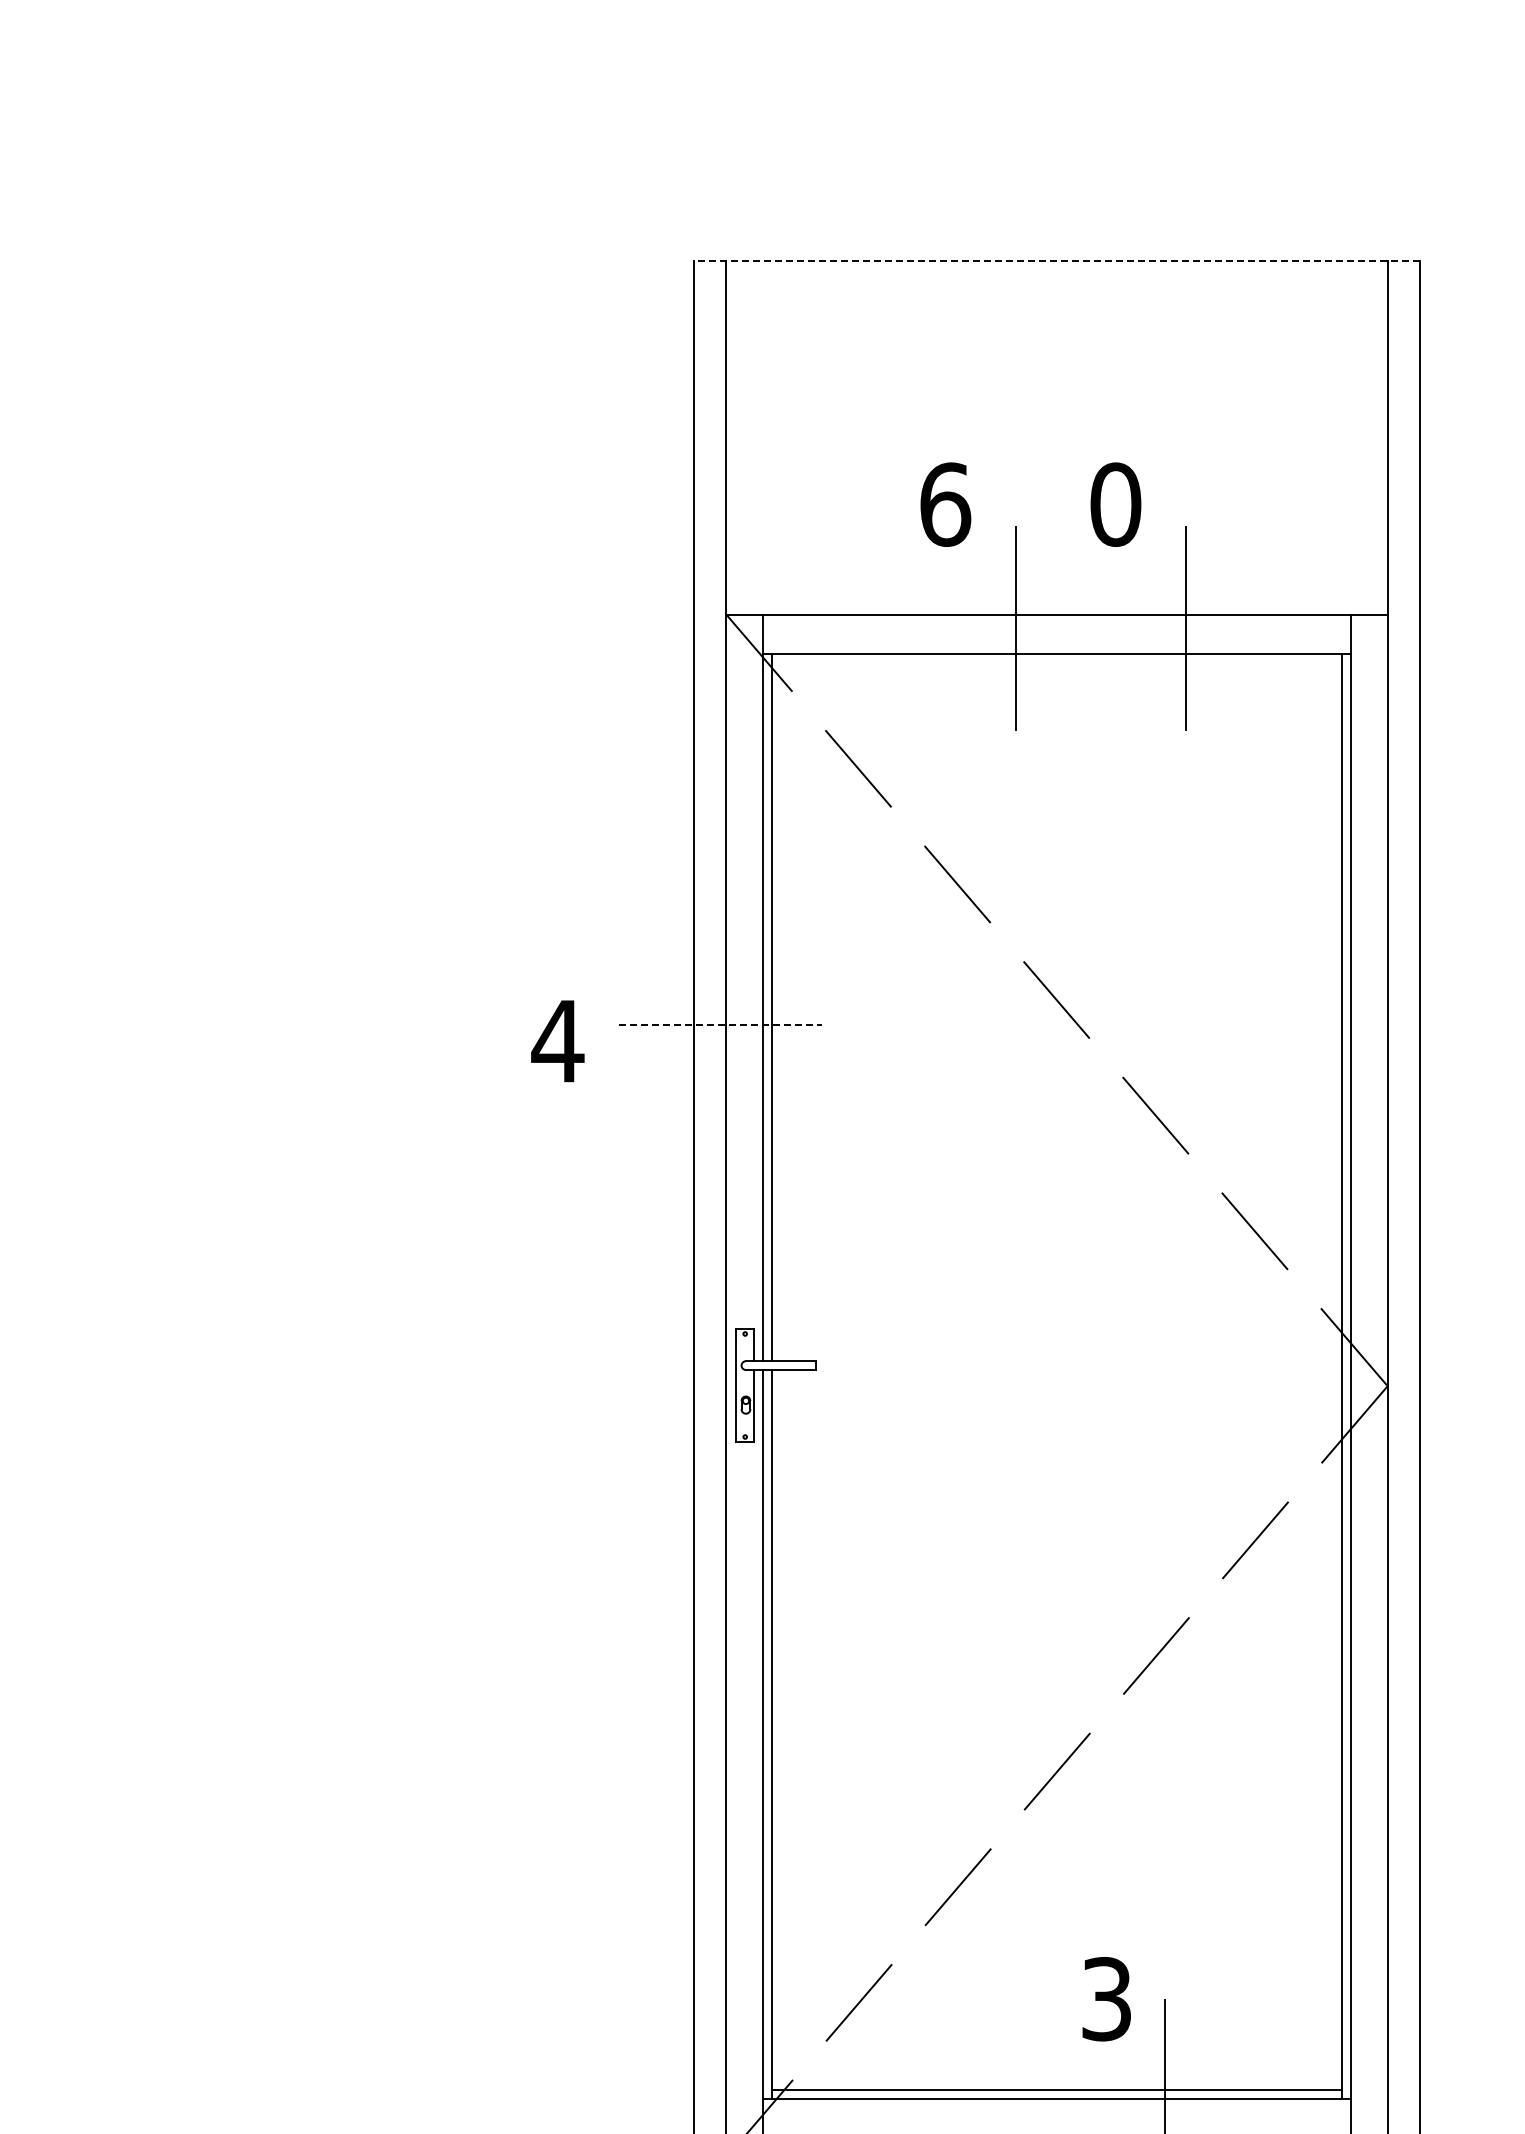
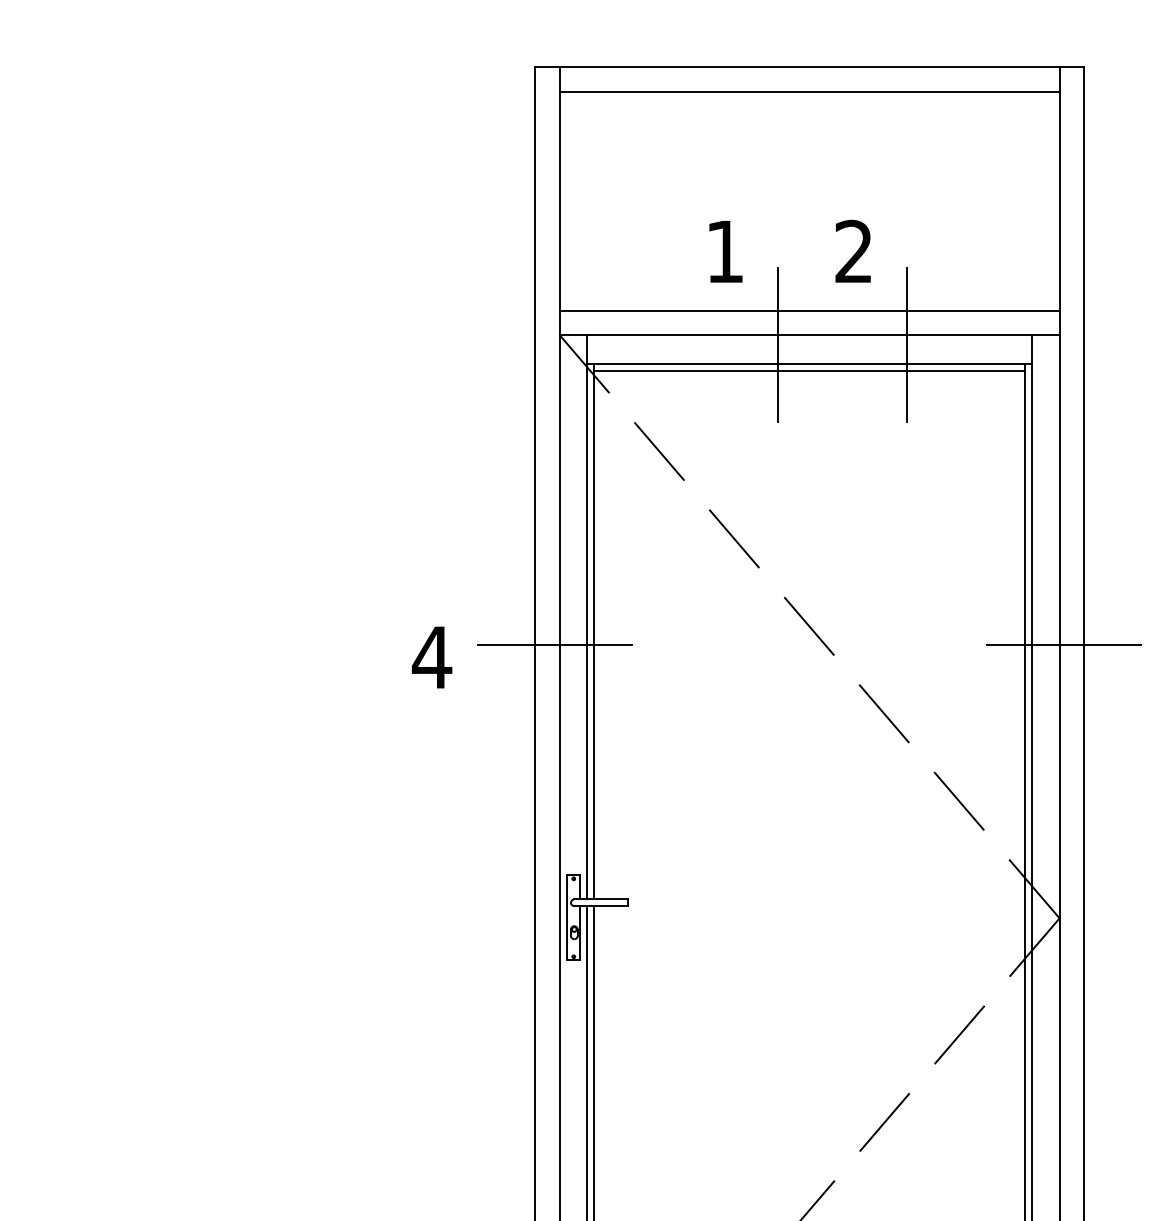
line: (1057, 260) -> (809, 67), dashed -> solid
line: (1056, 293) -> (809, 92), added
text: (945, 504) -> (725, 251), 6 -> 1
text: (1115, 504) -> (853, 251), 0 -> 2
line: (1056, 582) -> (809, 310), added
line: (1056, 662) -> (809, 371), added
line: (720, 1024) -> (555, 644), dashed -> solid
line: (1393, 1024) -> (1064, 644), added

